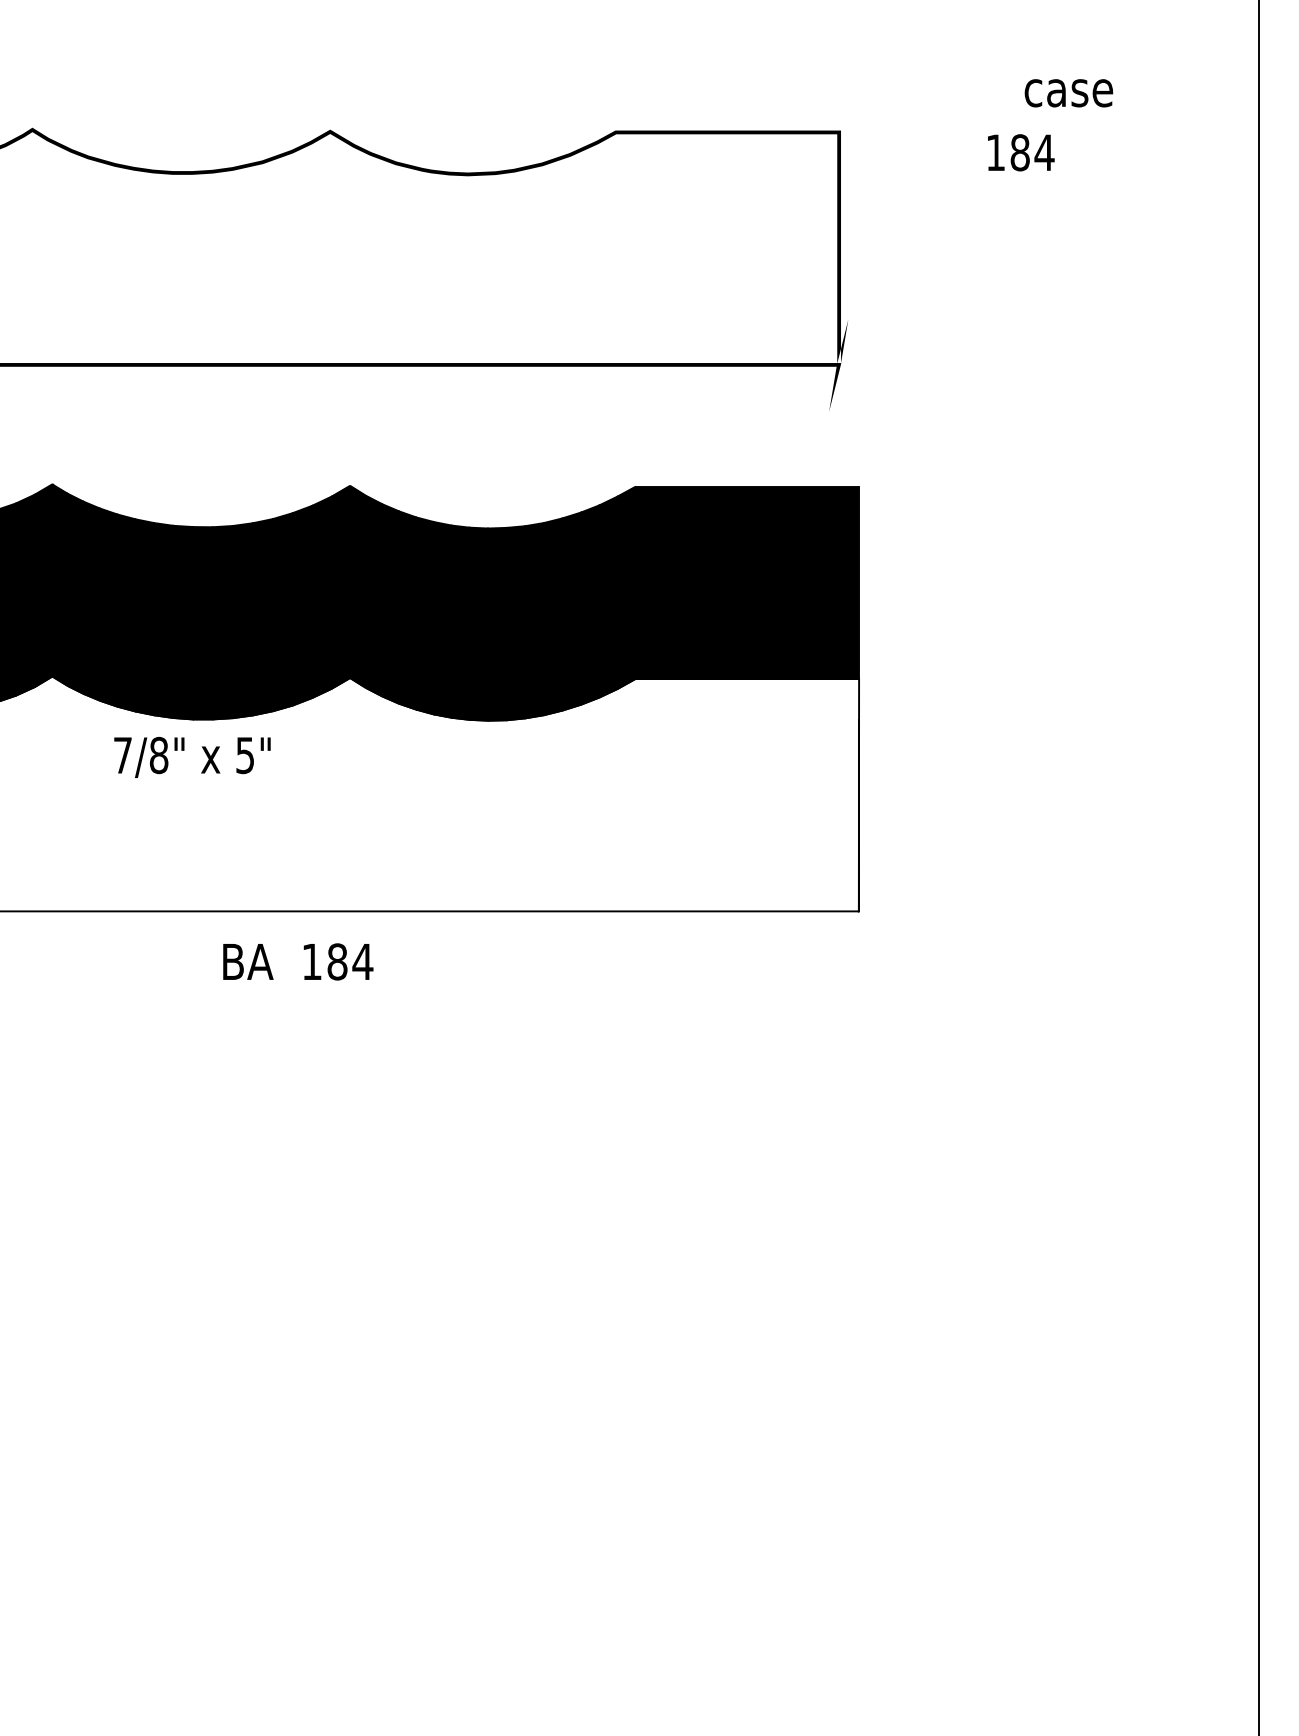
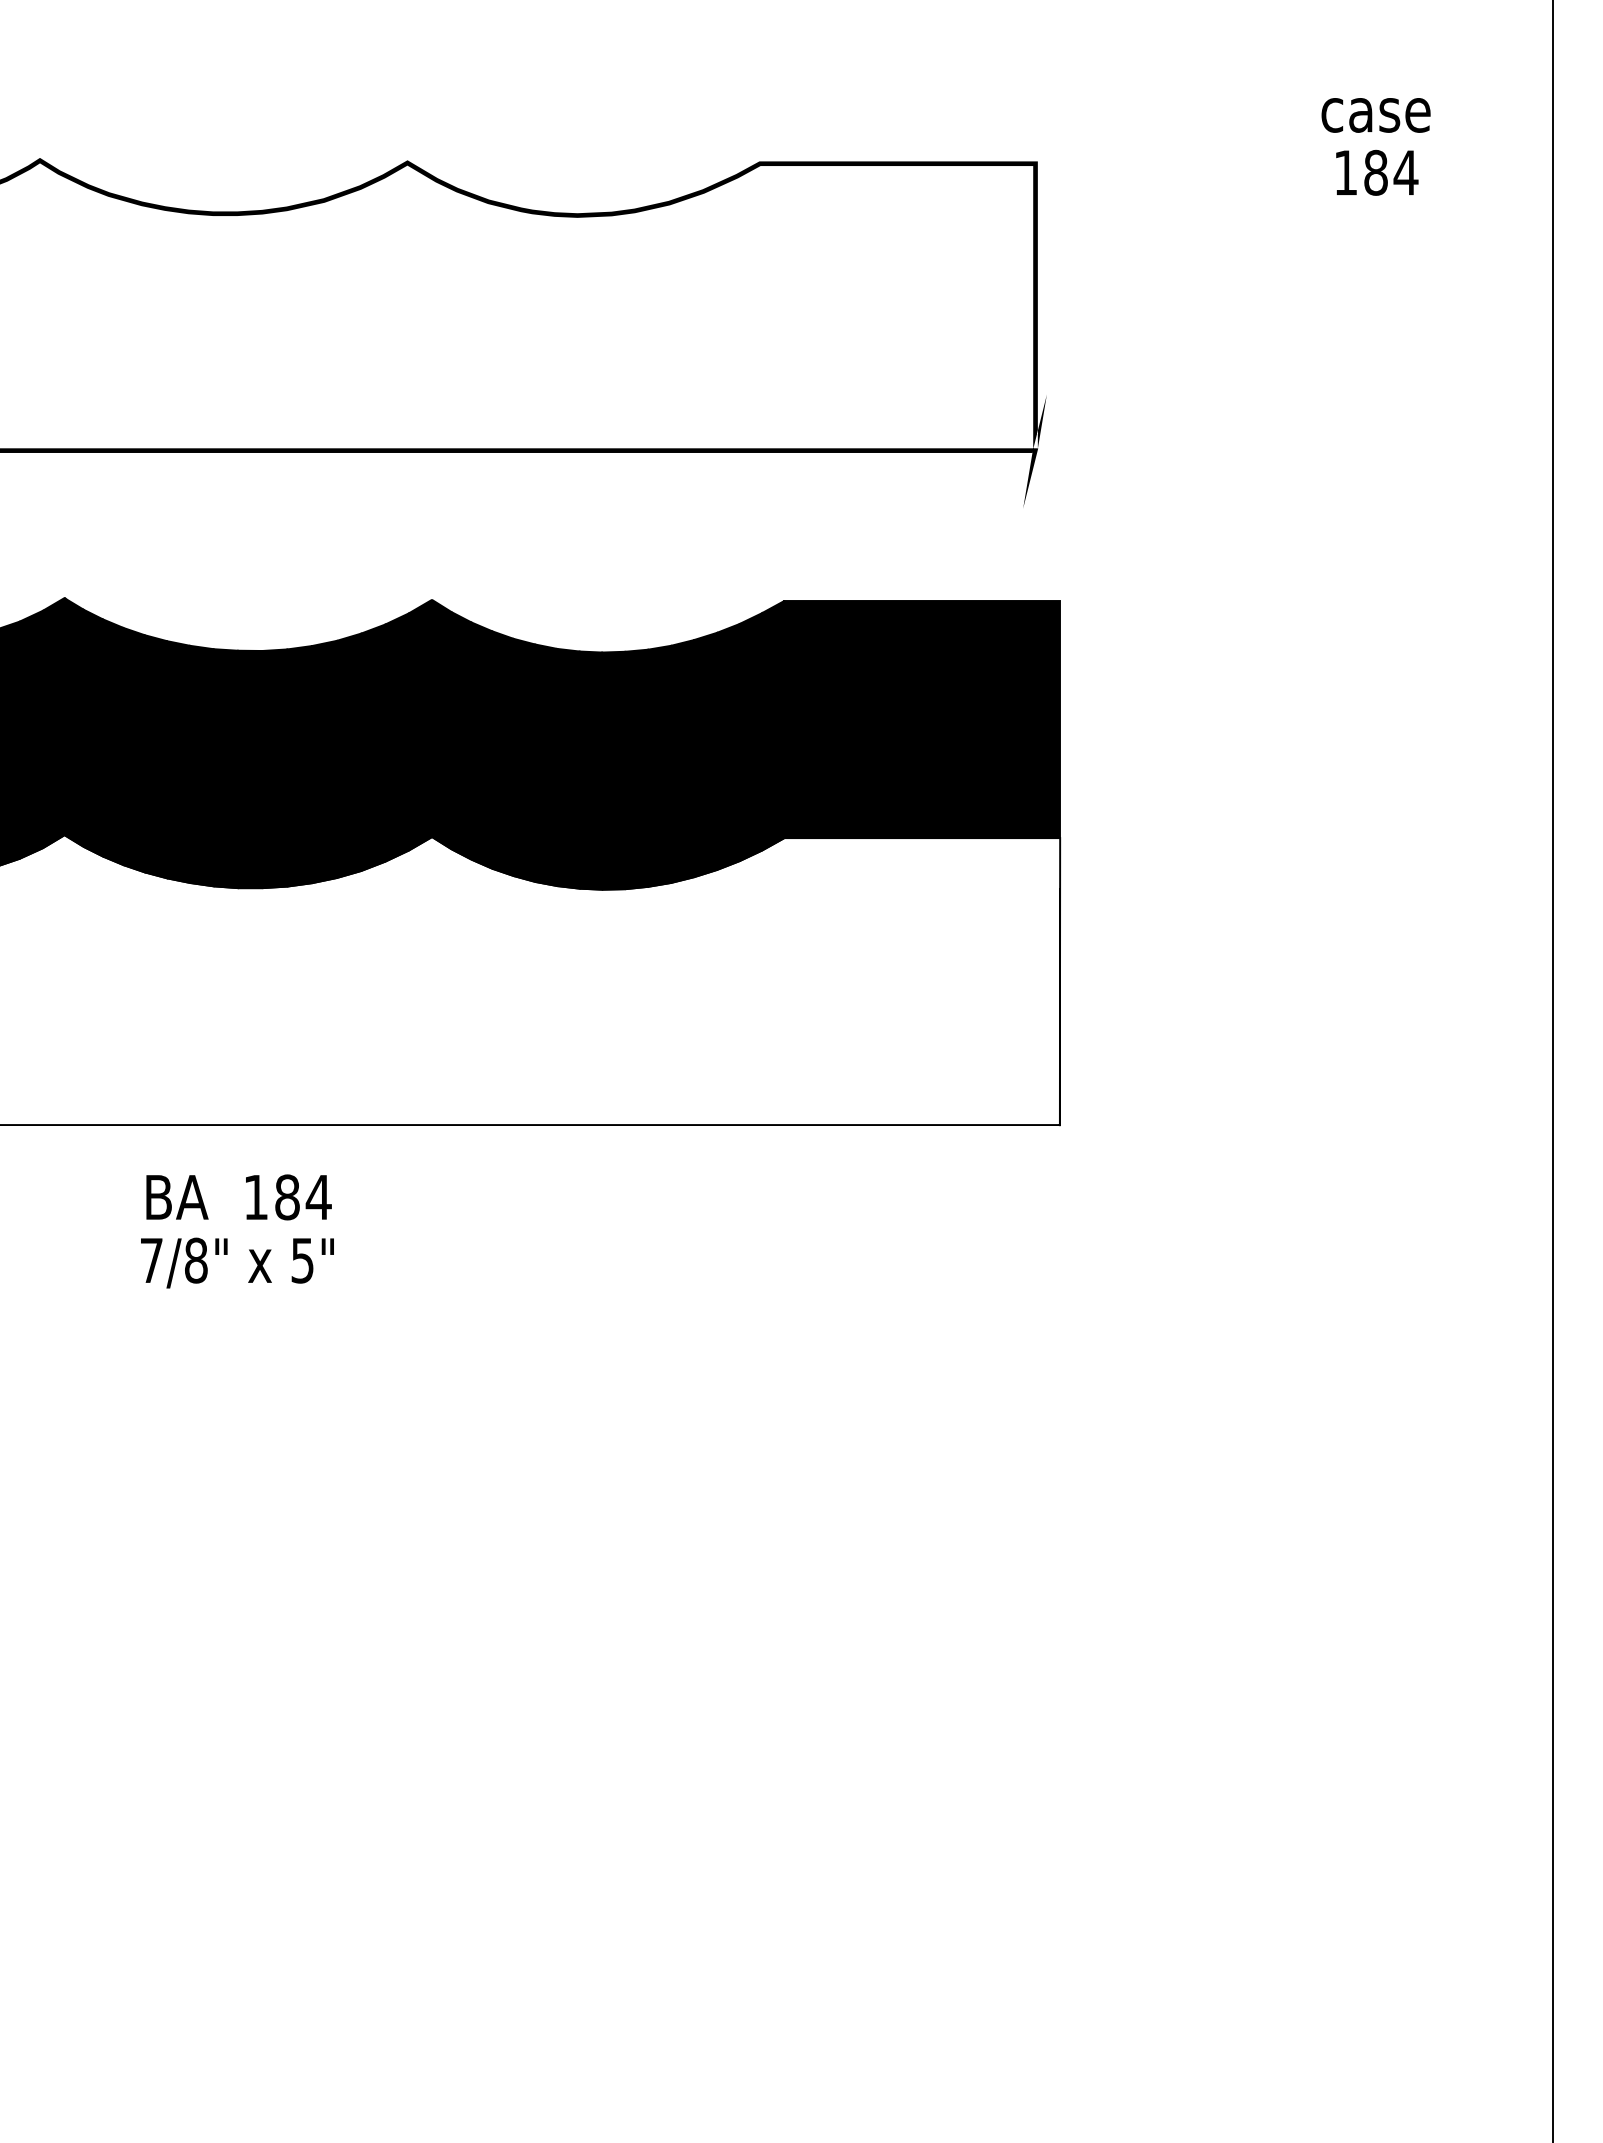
text: (1068, 93) -> (1375, 115), moved
text: (1021, 152) -> (1377, 172), moved
text: (192, 756) -> (237, 1262), moved
text: (297, 961) -> (238, 1197), moved

